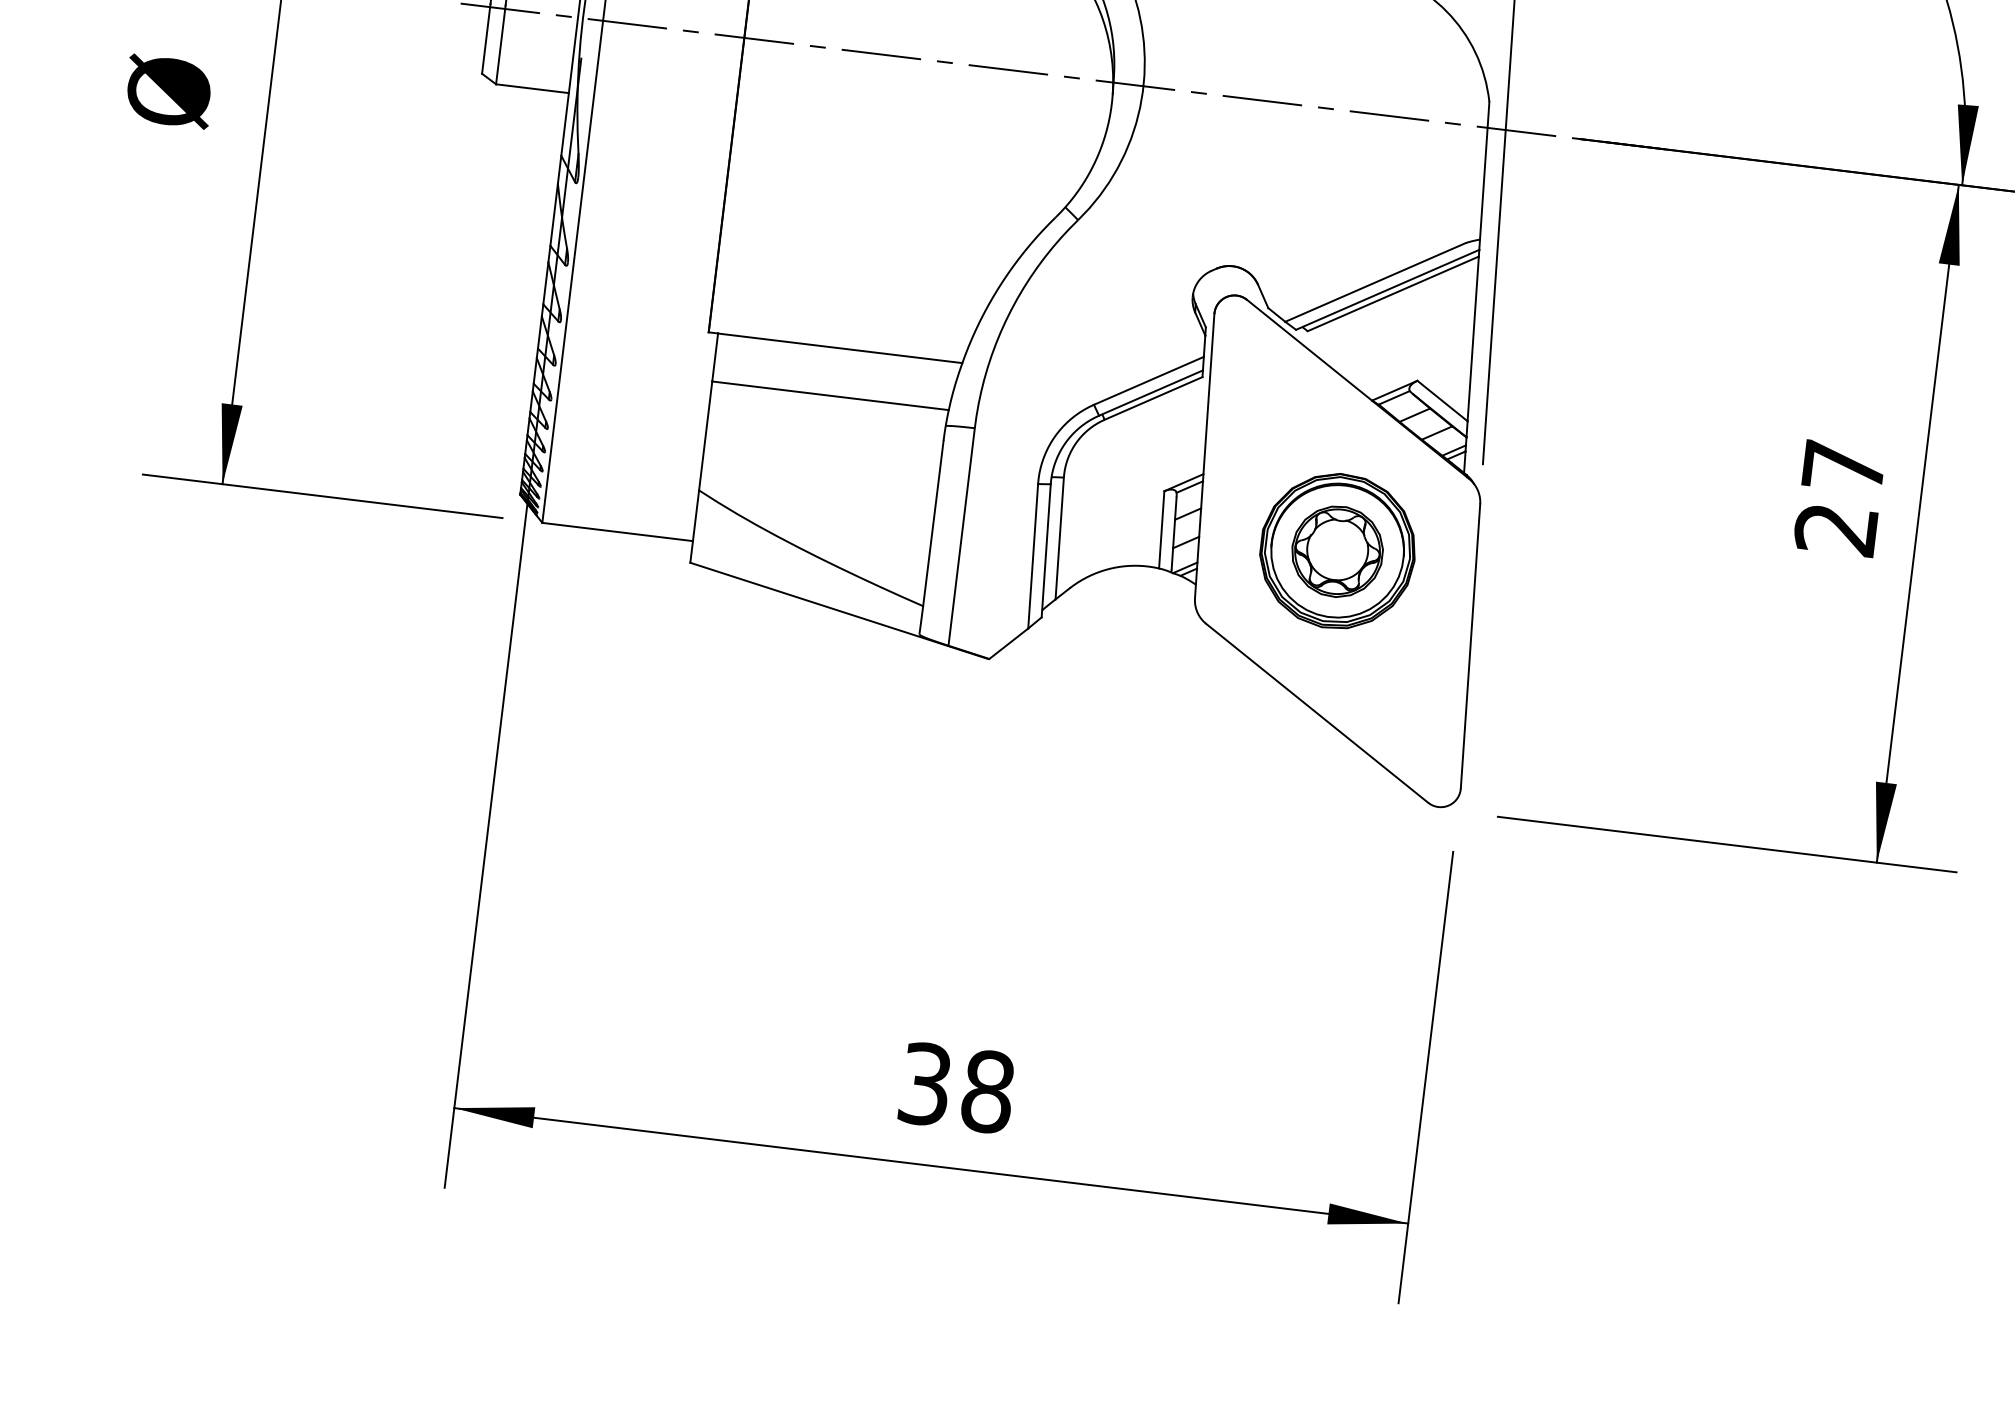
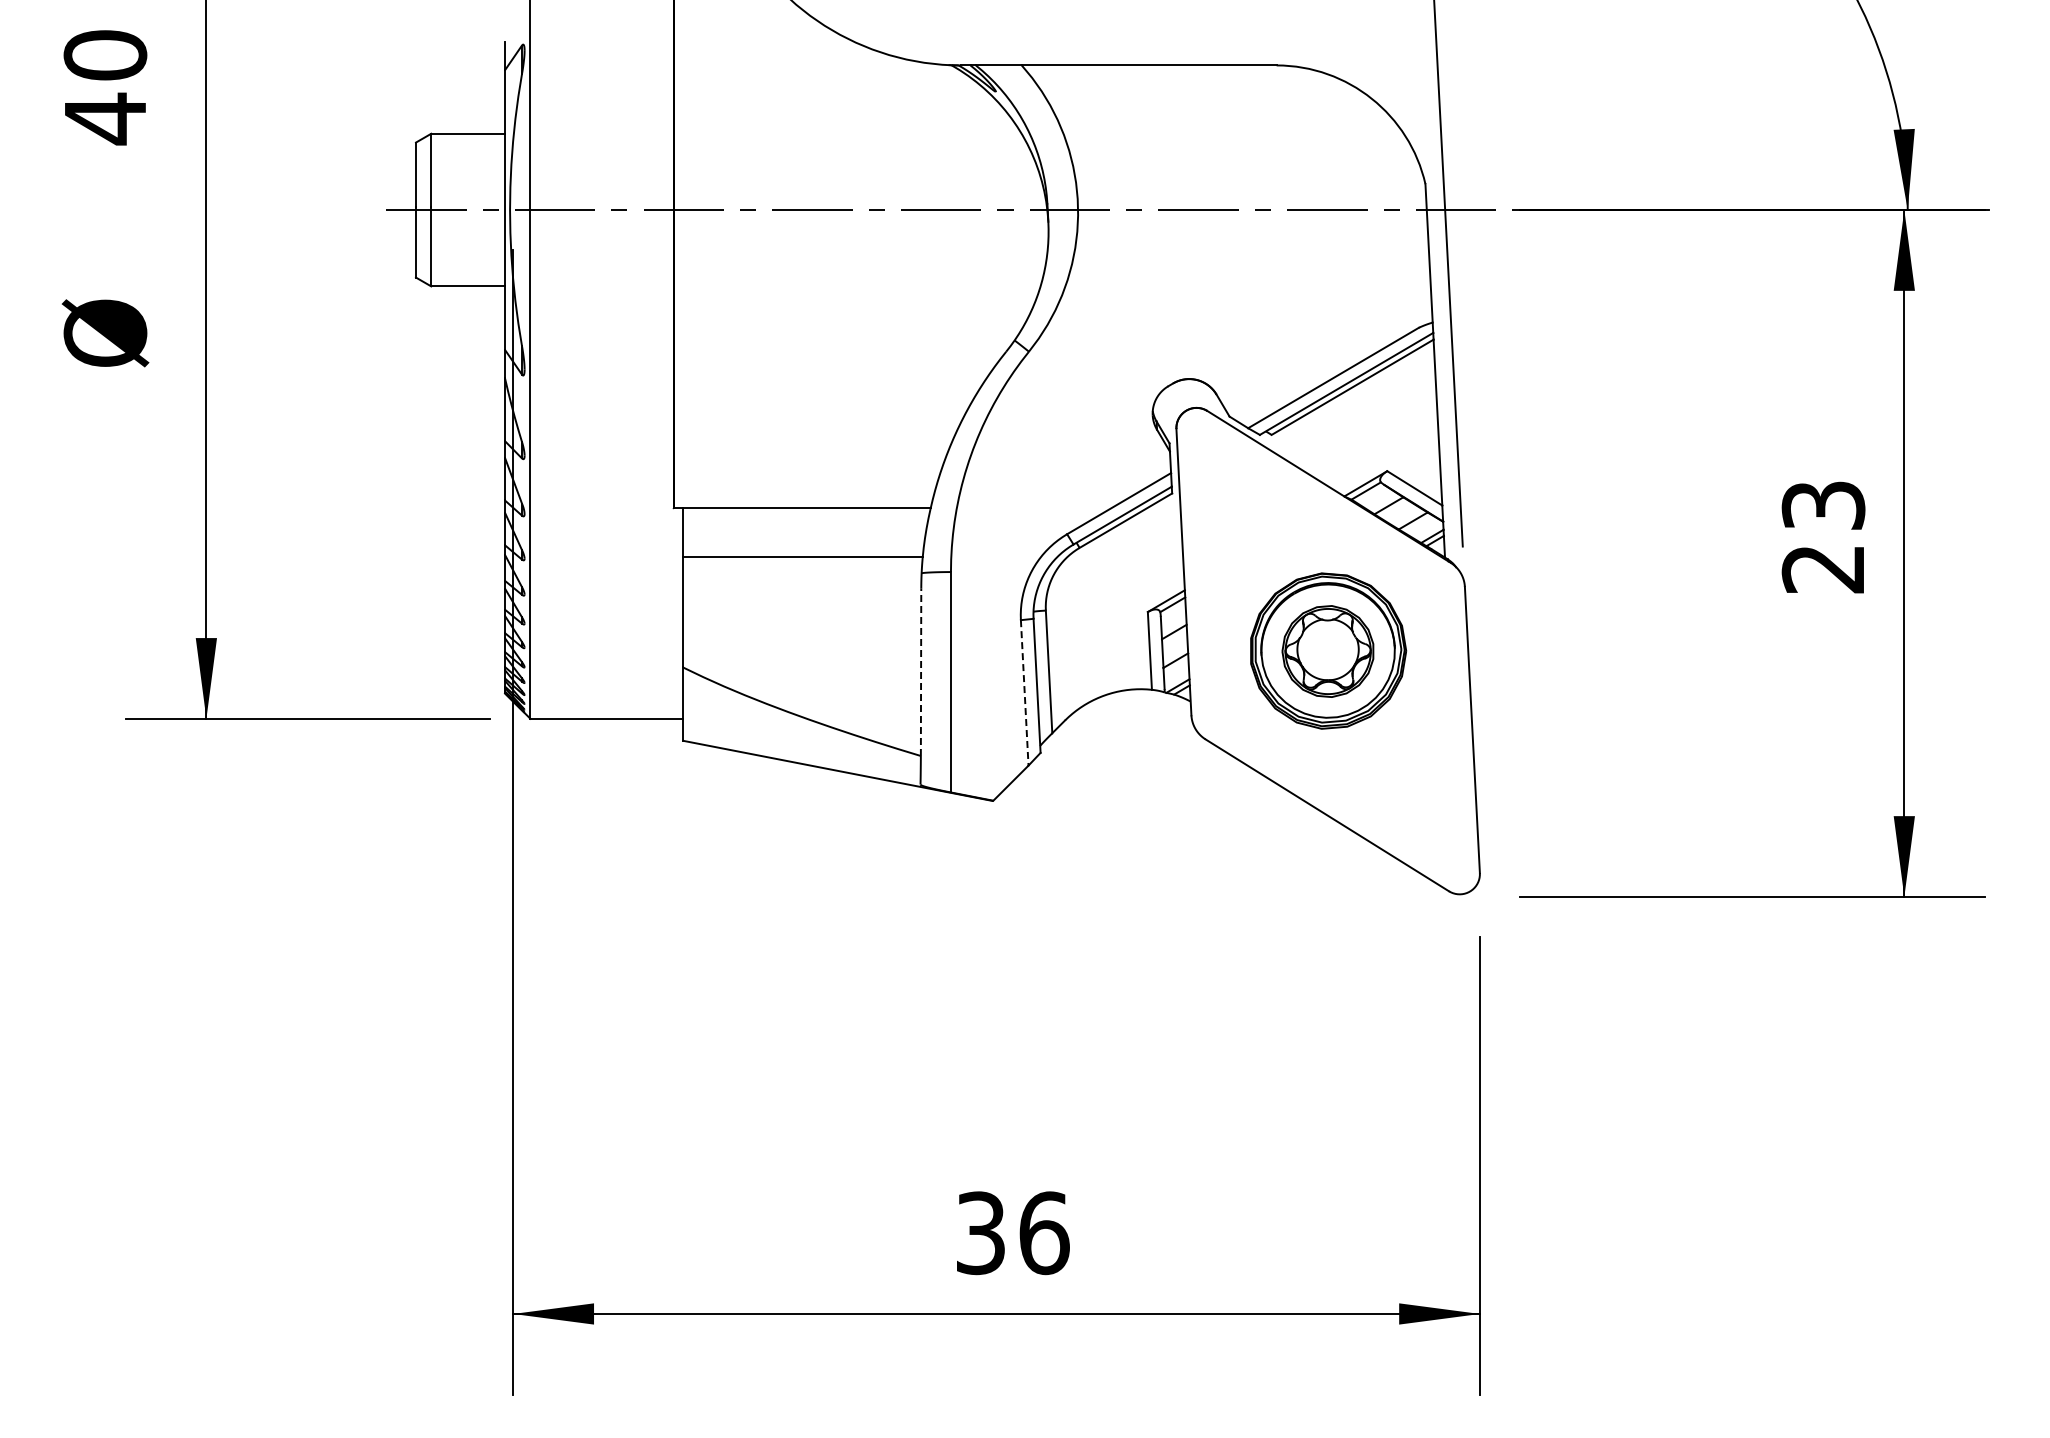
text: (1843, 466) -> (1823, 505), 27 -> 23
line: (933, 523) -> (921, 672), solid -> dashed
line: (1033, 555) -> (1024, 692), solid -> dashed
text: (988, 1091) -> (1044, 1232), 38 -> 36

